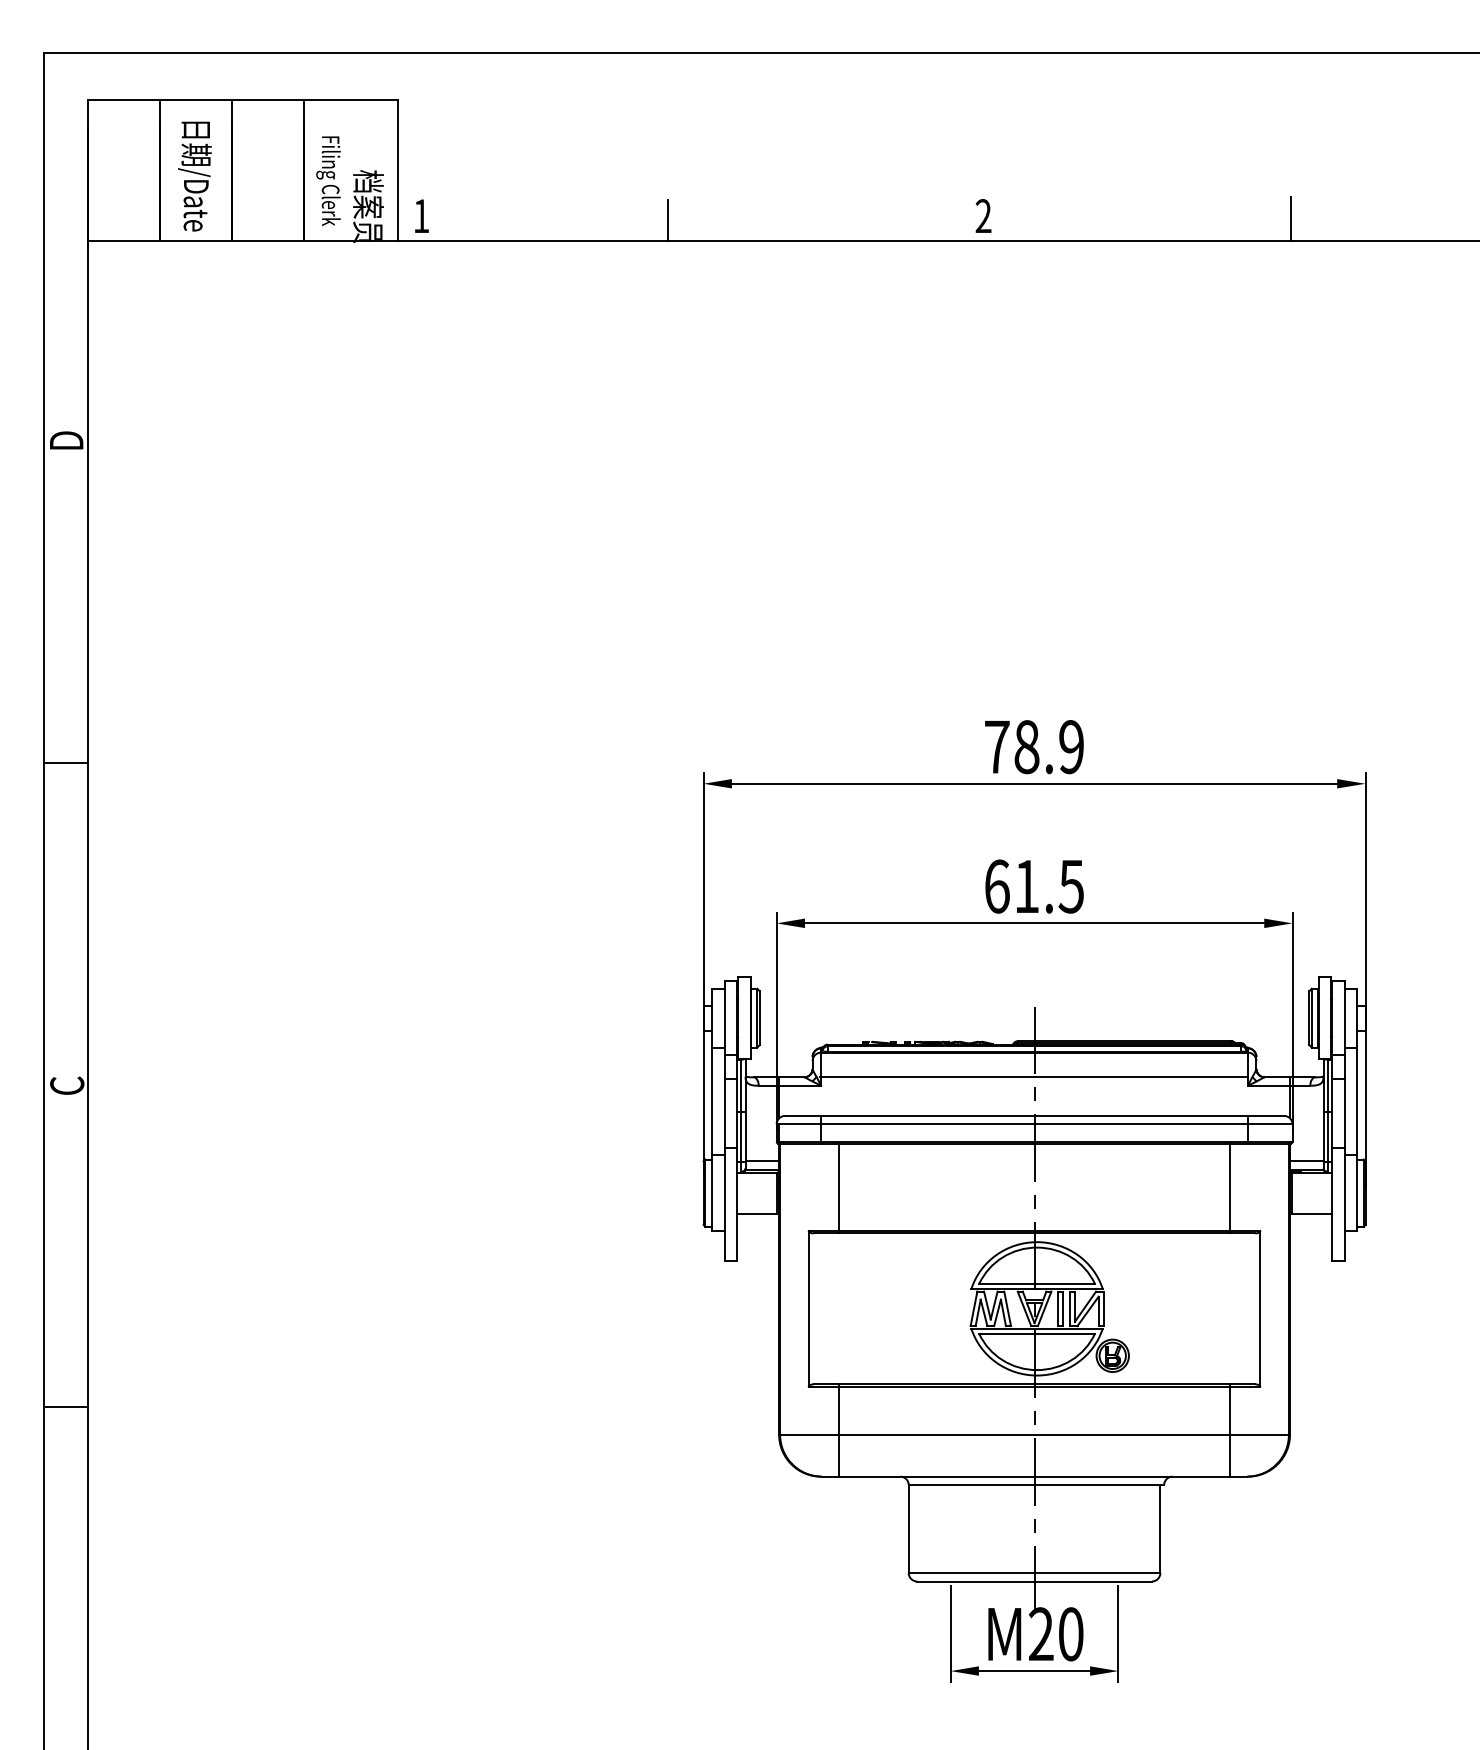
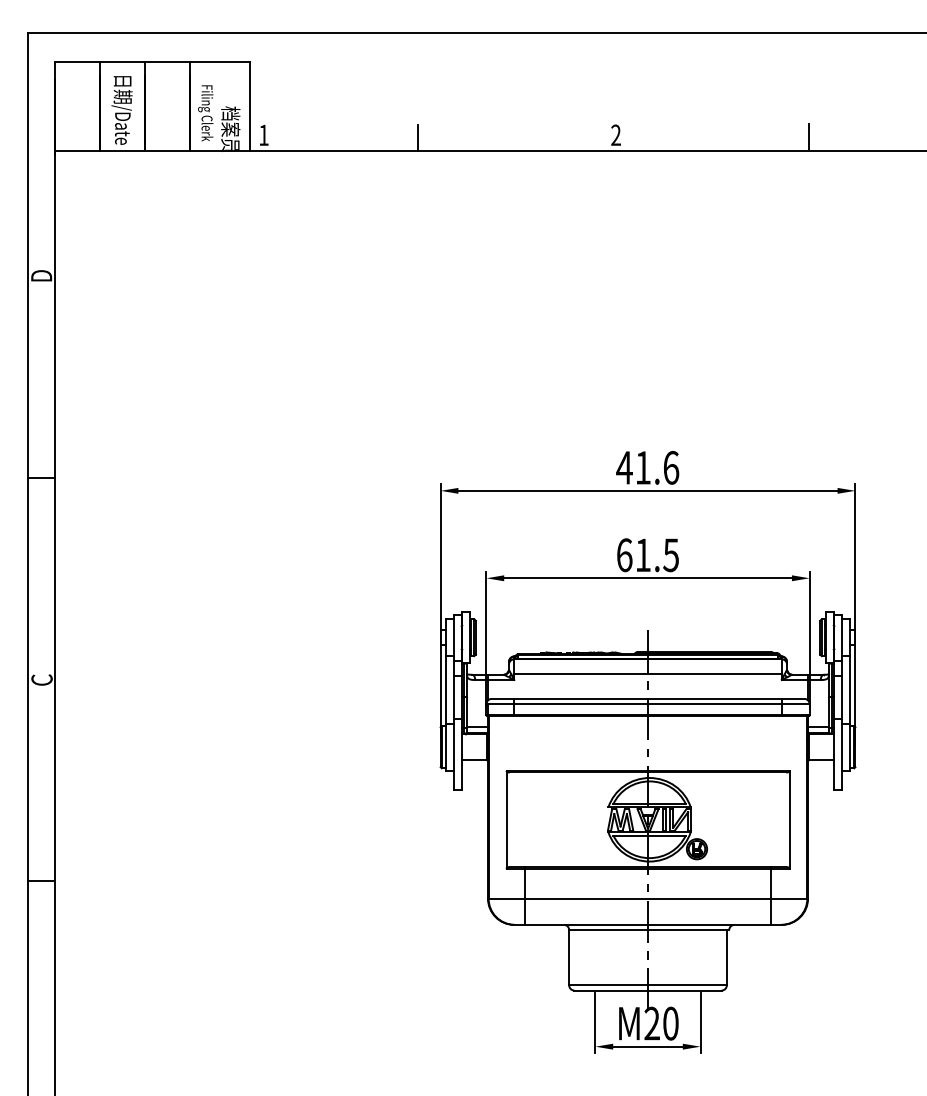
text: (1033, 746) -> (647, 467), 78.9 -> 41.6
line: (838, 1188) -> (525, 744), removed
line: (1230, 1188) -> (770, 744), removed

